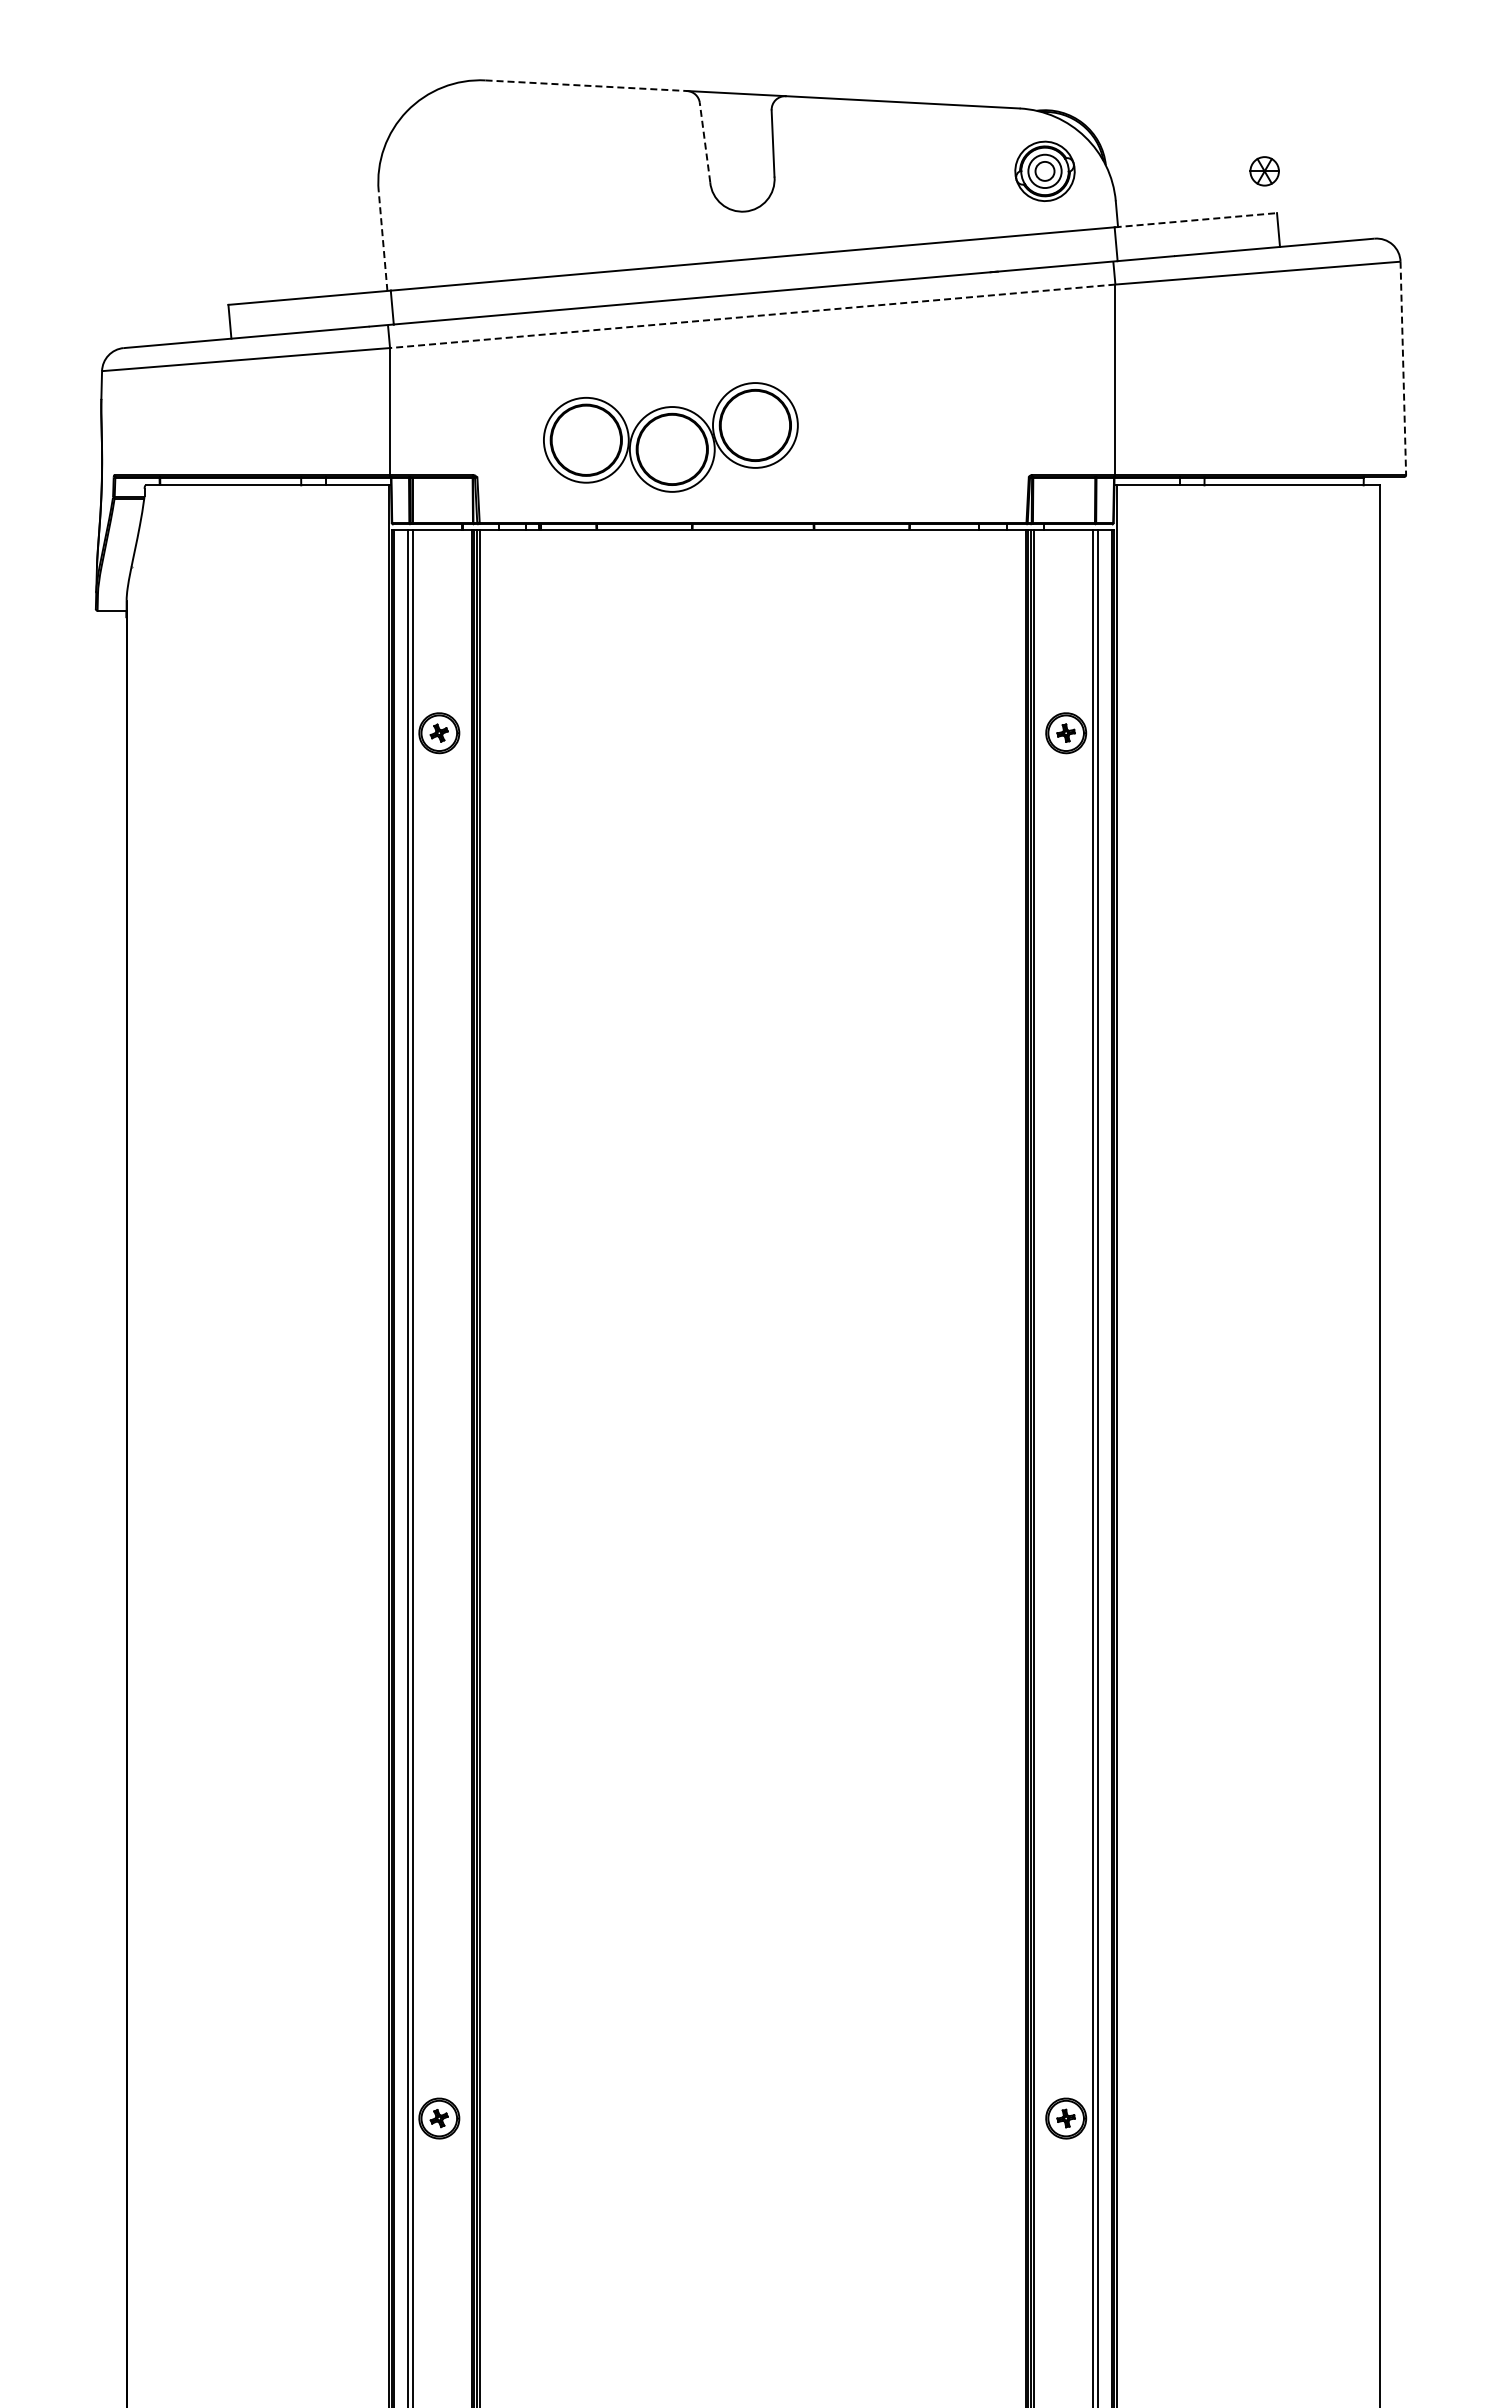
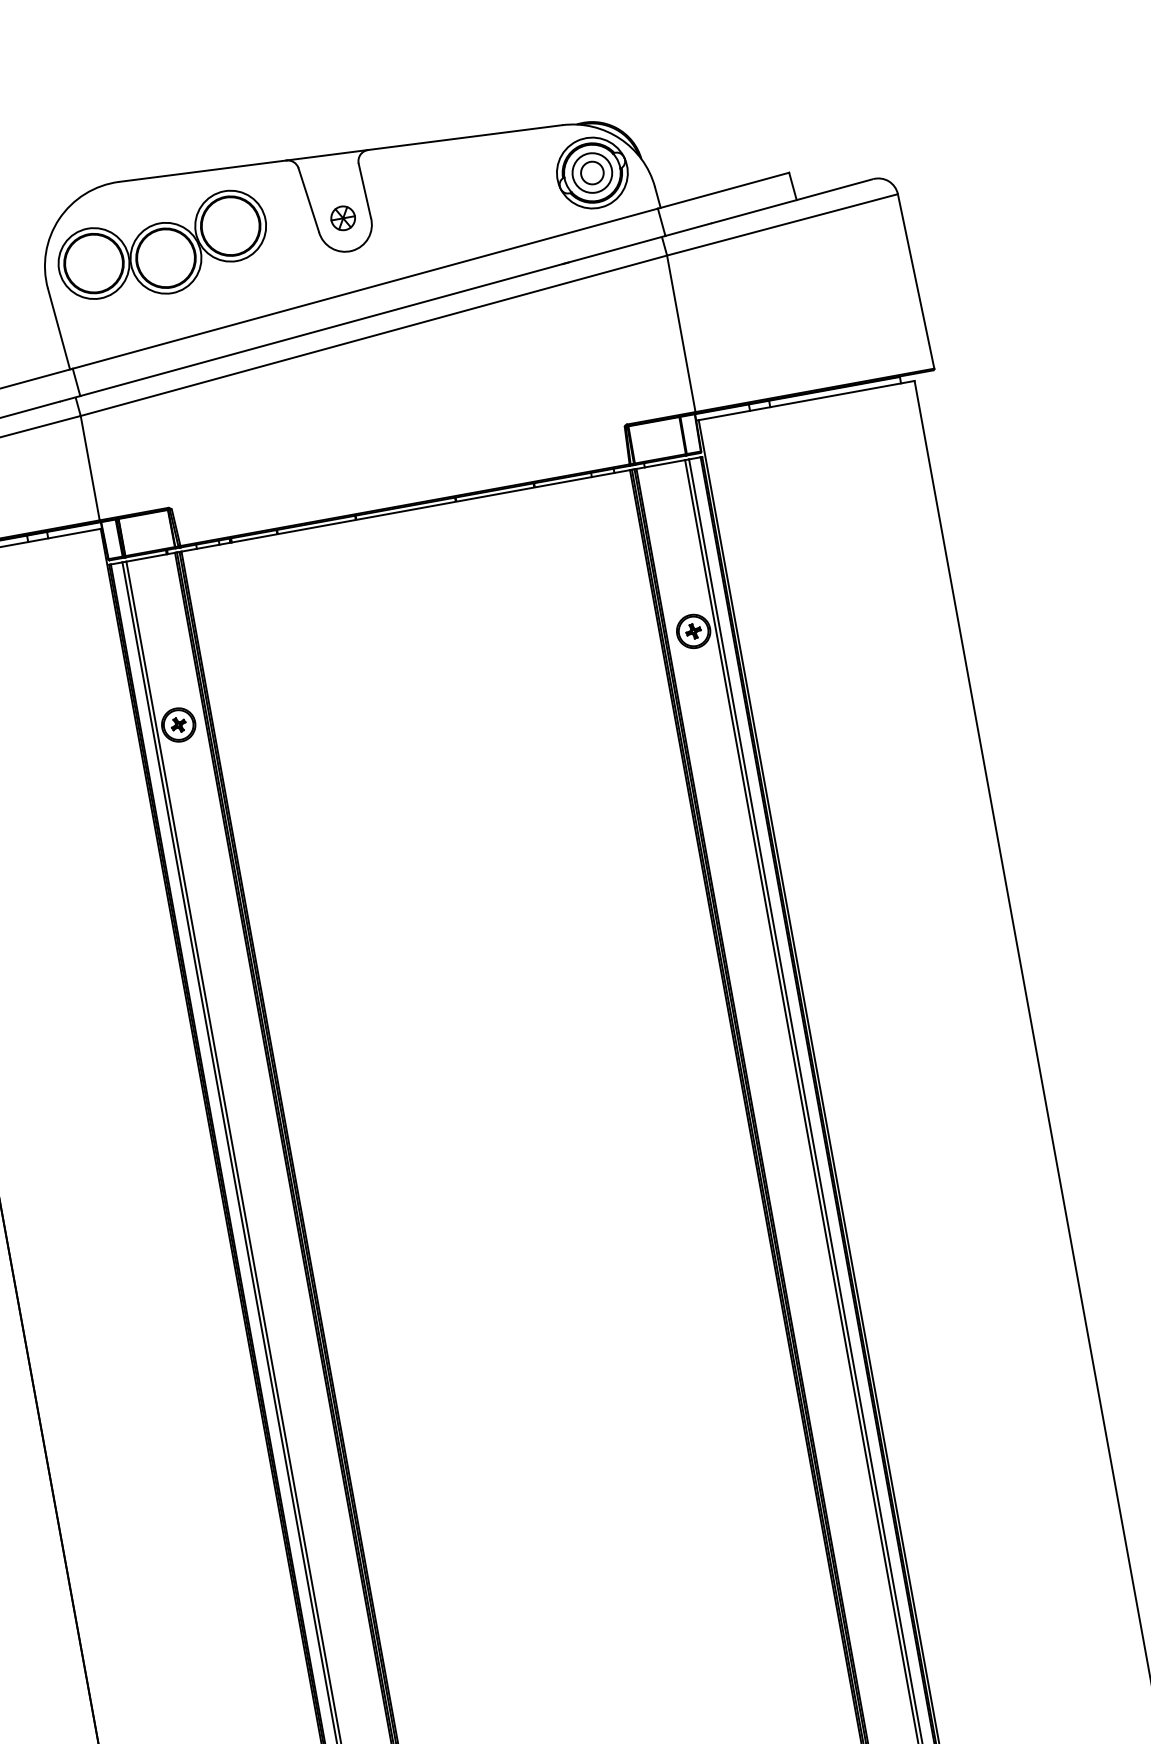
line: (586, 85) -> (202, 170), dashed -> solid
line: (704, 142) -> (308, 200), dashed -> solid
part: (1044, 171) -> (591, 173), size x1.43
part: (1264, 171) -> (343, 218), moved
line: (1196, 220) -> (724, 190), dashed -> solid
line: (383, 240) -> (59, 328), dashed -> solid
line: (752, 316) -> (373, 335), dashed -> solid
line: (1403, 368) -> (916, 281), dashed -> solid
part: (670, 437) -> (162, 248), moved

